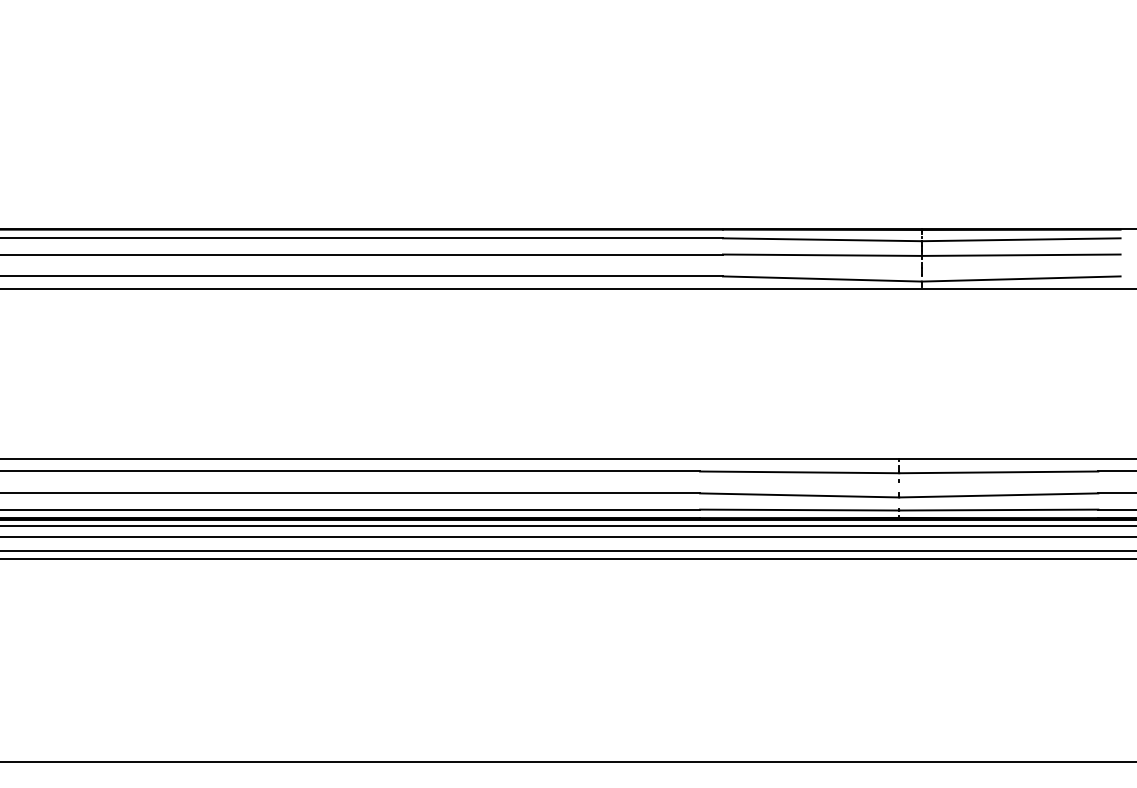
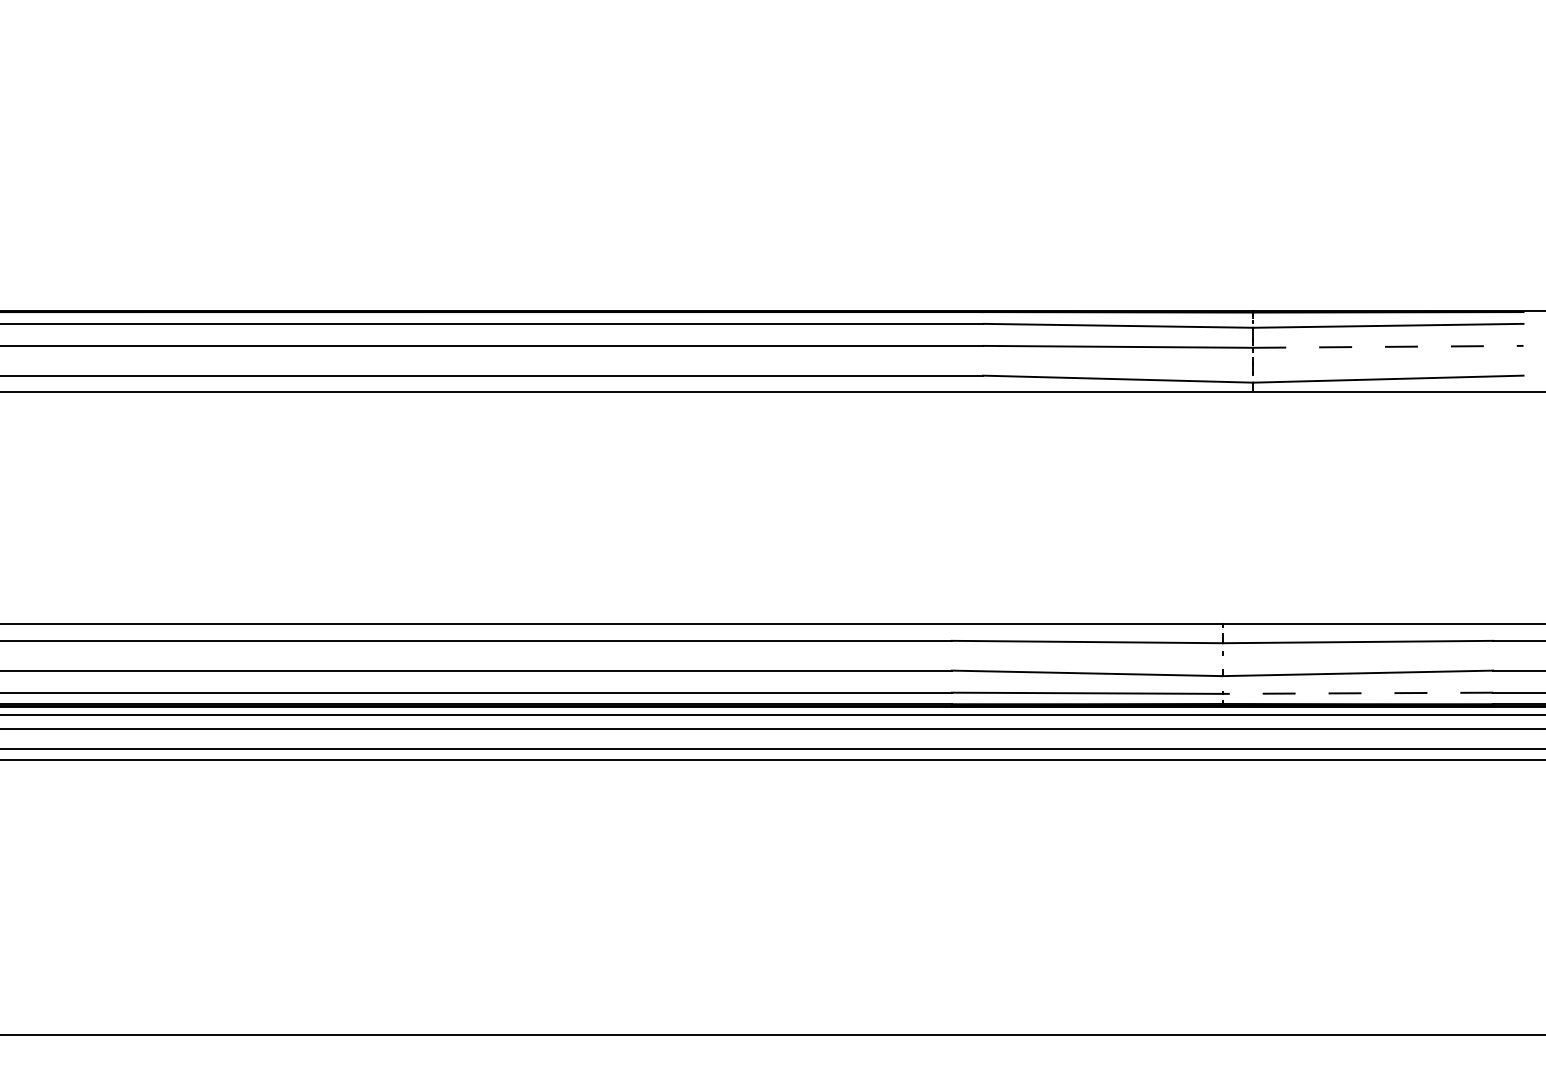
line: (1021, 254) -> (1388, 346), solid -> dashed
line: (998, 510) -> (1357, 693), solid -> dashed

